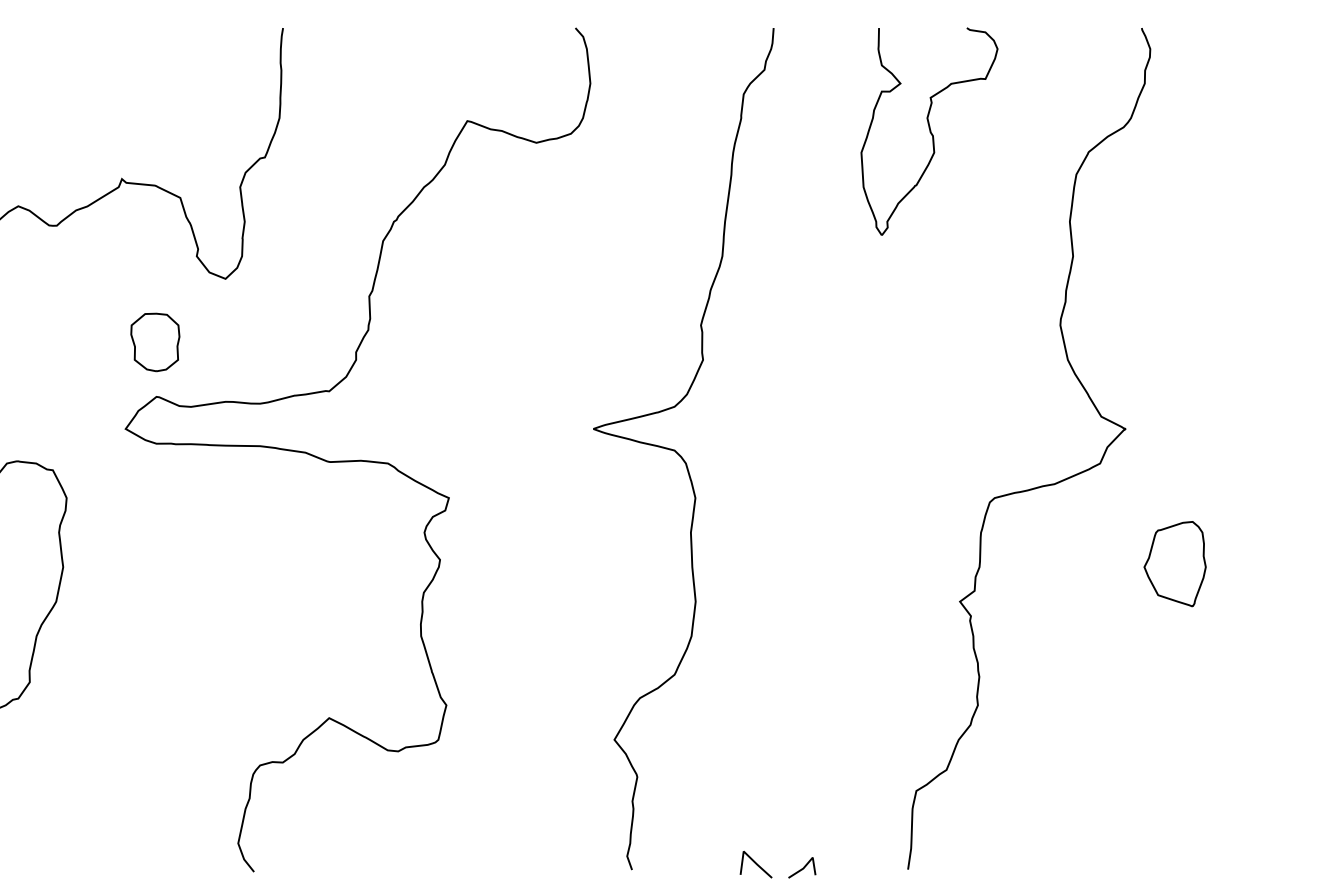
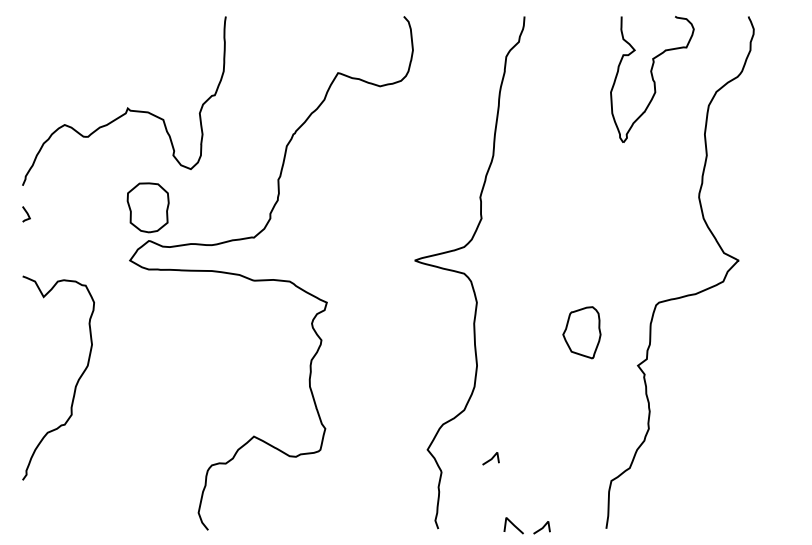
part: (929, 131) -> (652, 79), moved
part: (154, 341) -> (147, 207), size x1.4
part: (1174, 563) -> (581, 332), moved
line: (717, 754) -> (490, 458), added

